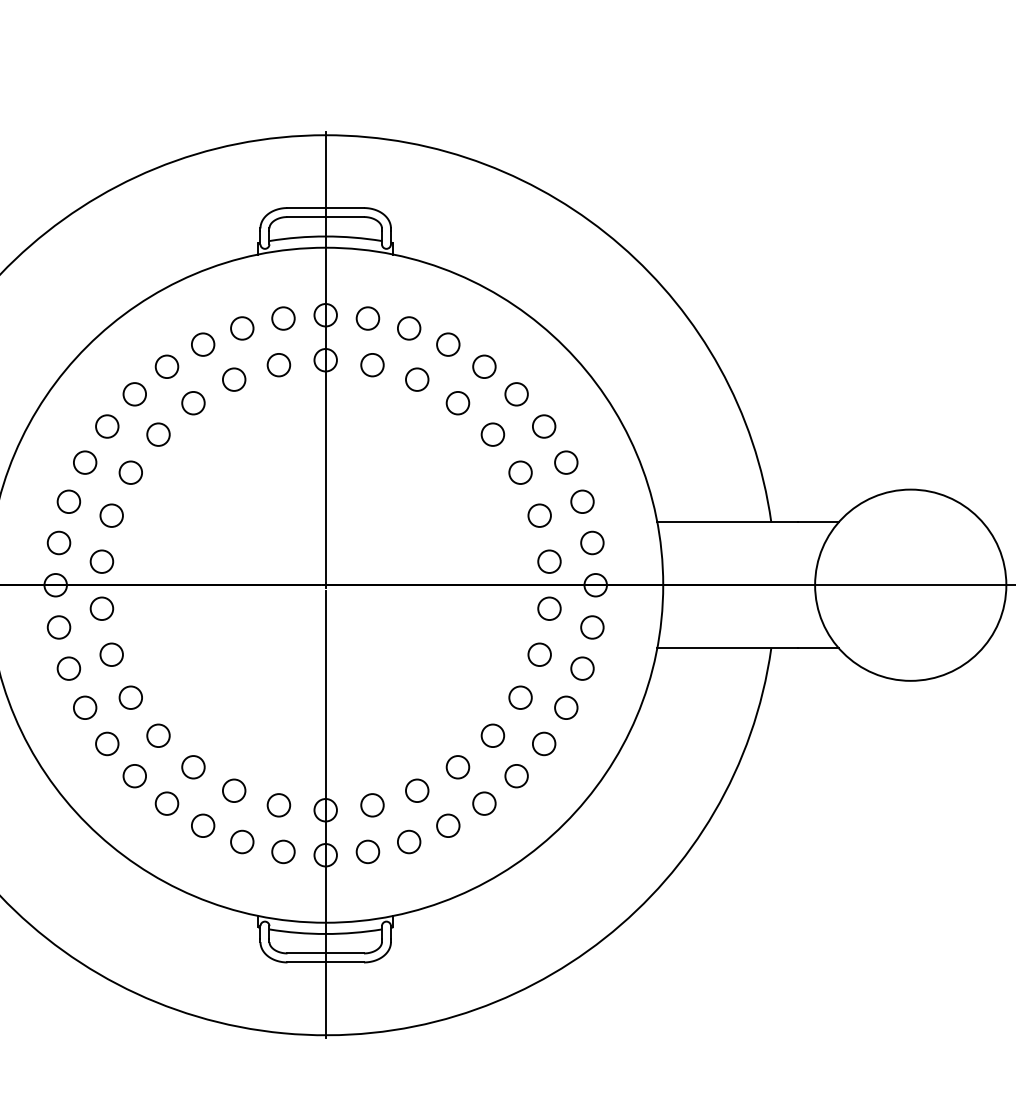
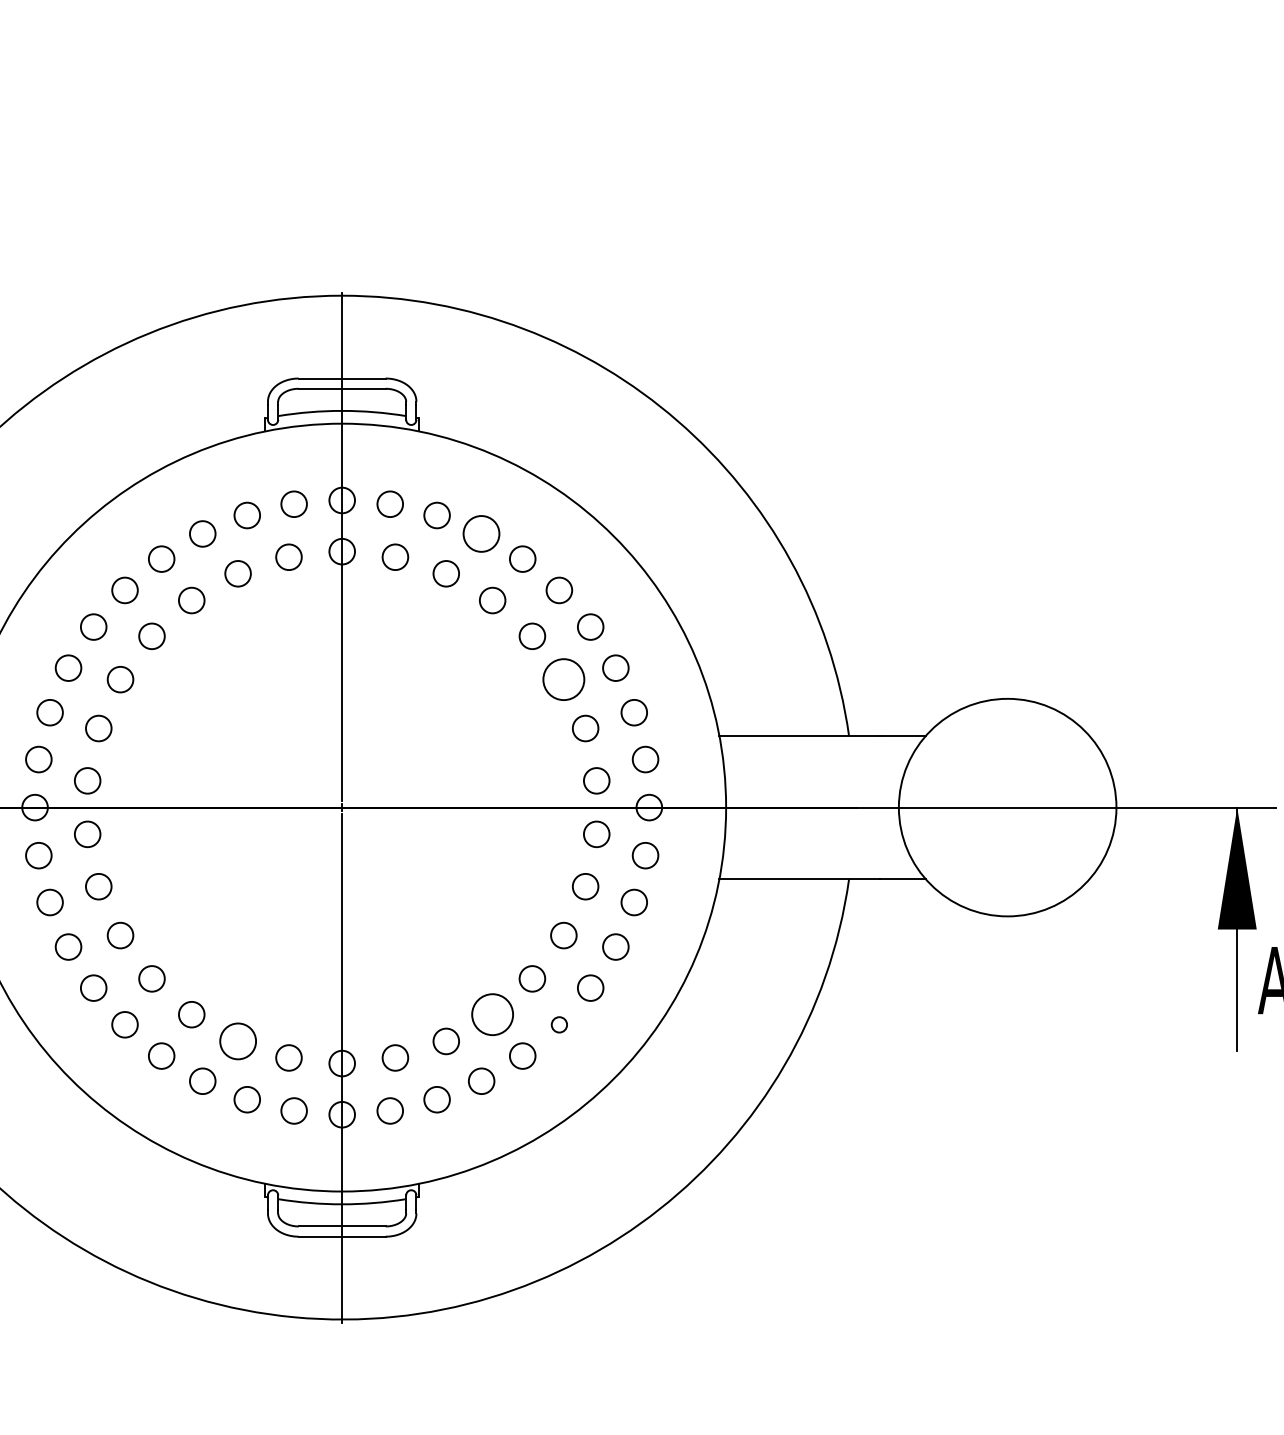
circle: (448, 344) -> (481, 533), size x1.4
circle: (520, 472) -> (563, 679), size x1.6
circle: (457, 767) -> (492, 1014), size x1.6
circle: (516, 775) -> (559, 1024), size x0.6
circle: (233, 790) -> (237, 1041), size x1.4

